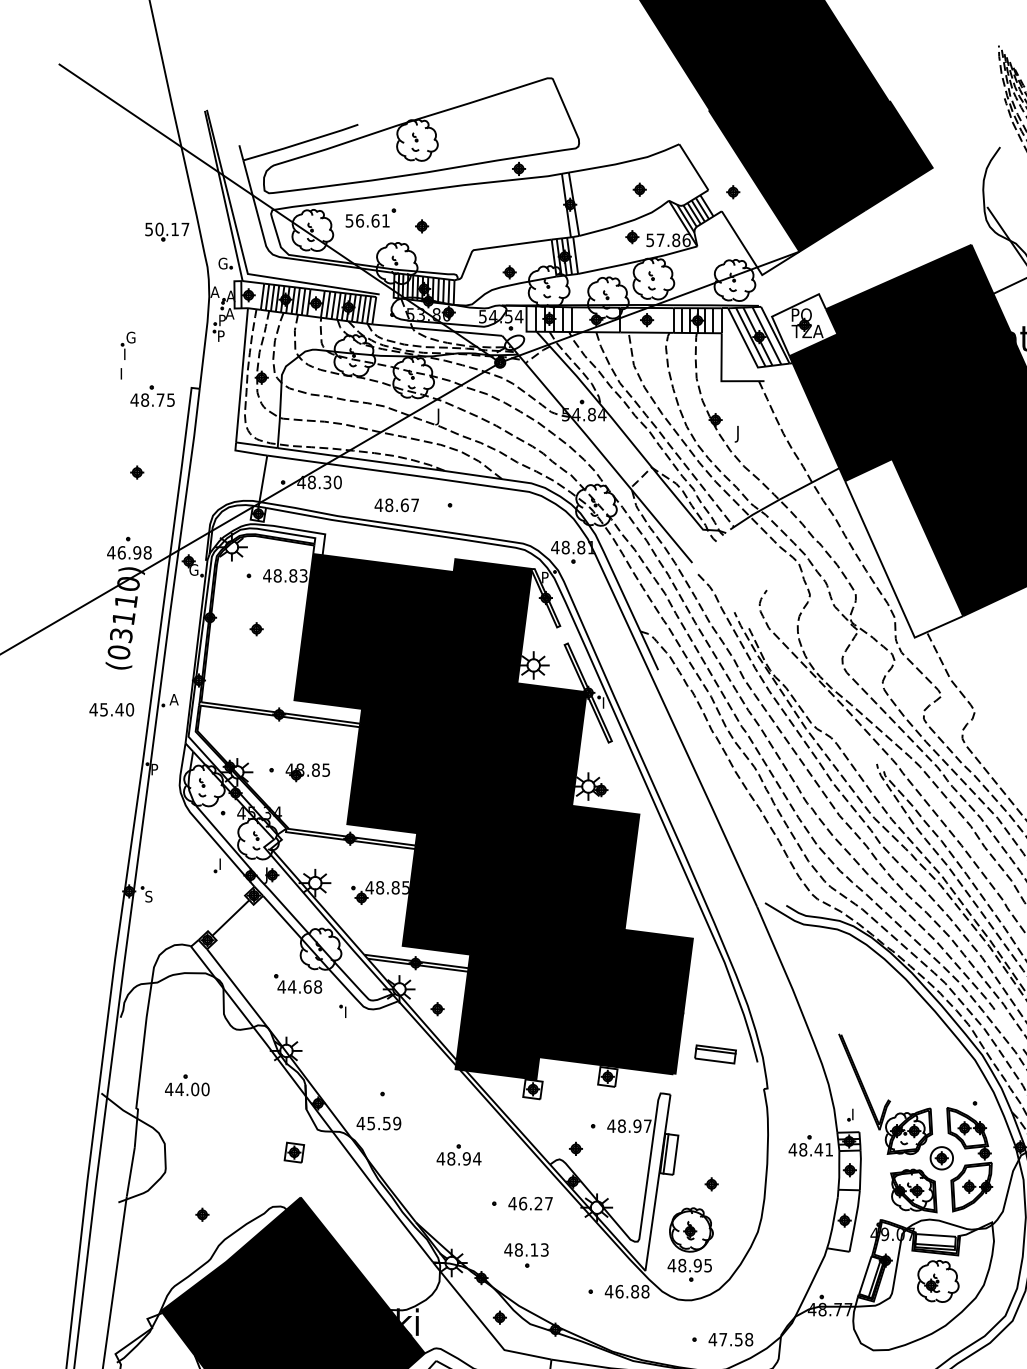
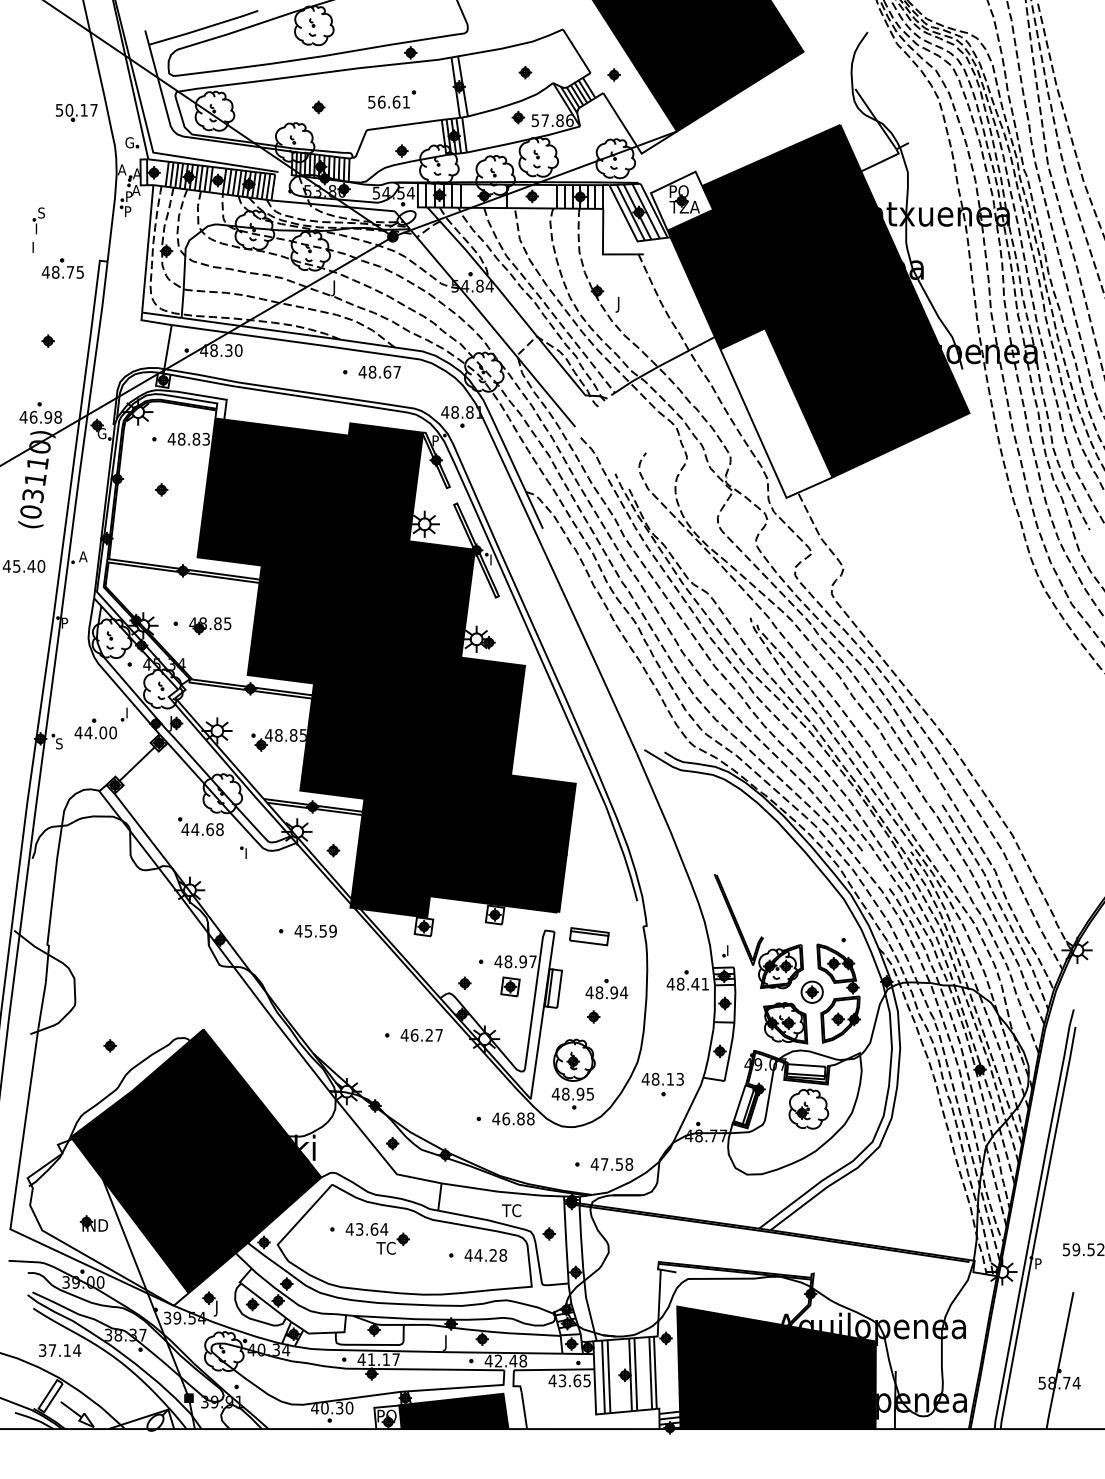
part: (371, 218) -> (392, 99), moved
text: (131, 337) -> (42, 212), G -> S
text: (396, 504) -> (379, 371), moved
part: (715, 1054) -> (589, 936), moved
part: (186, 1084) -> (95, 728), moved
text: (378, 1122) -> (315, 930), moved
part: (294, 1152) -> (510, 986), moved
part: (458, 1154) -> (606, 988), moved
part: (526, 1255) -> (662, 1084), moved

